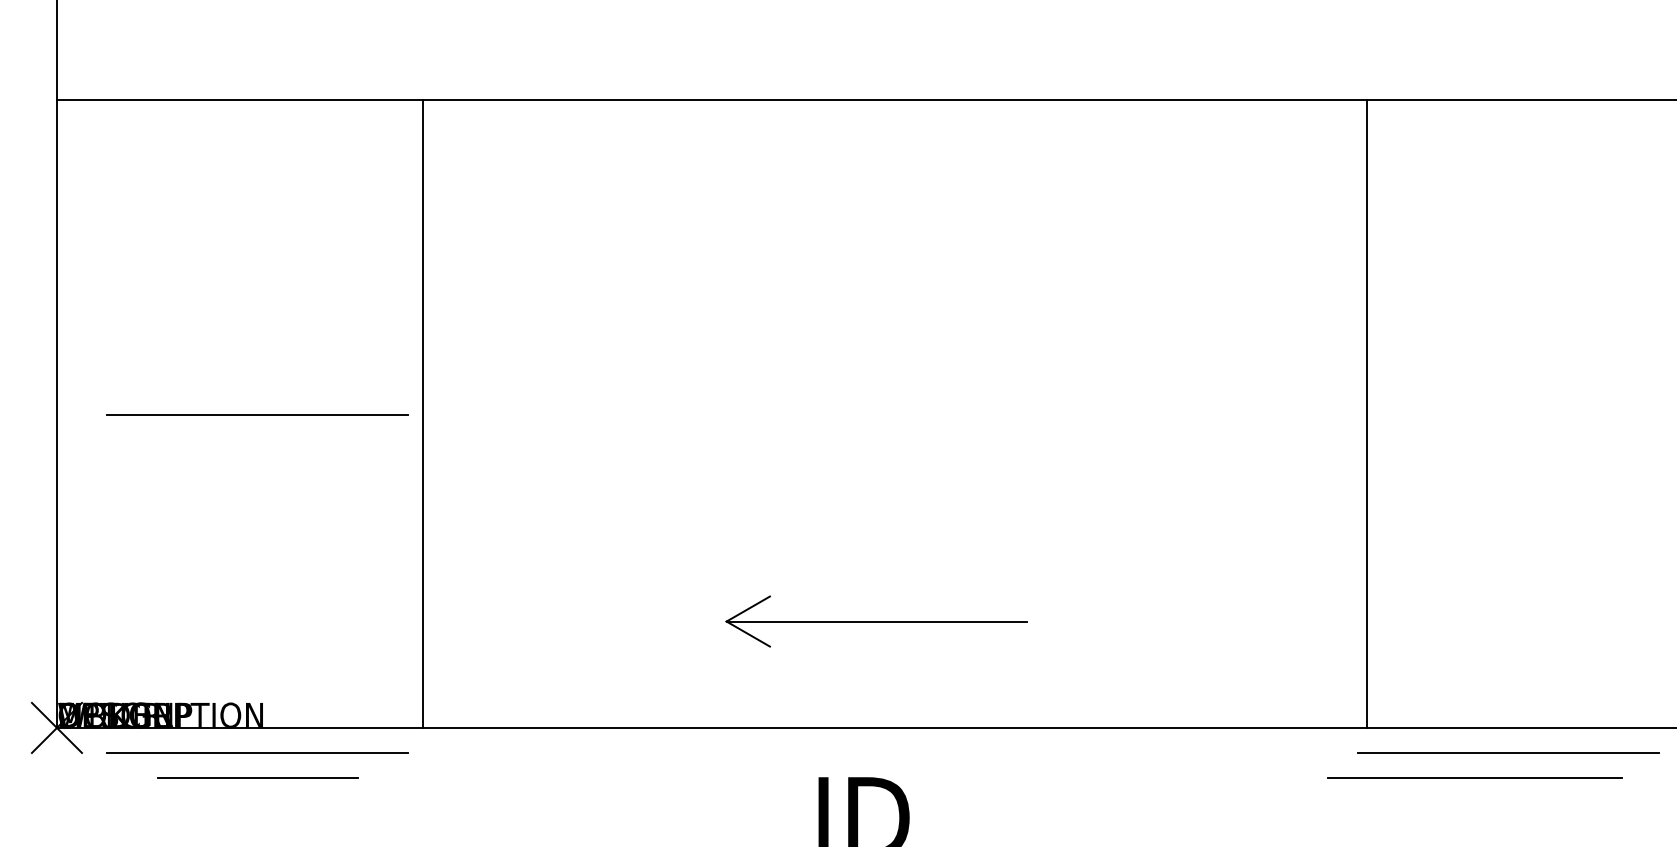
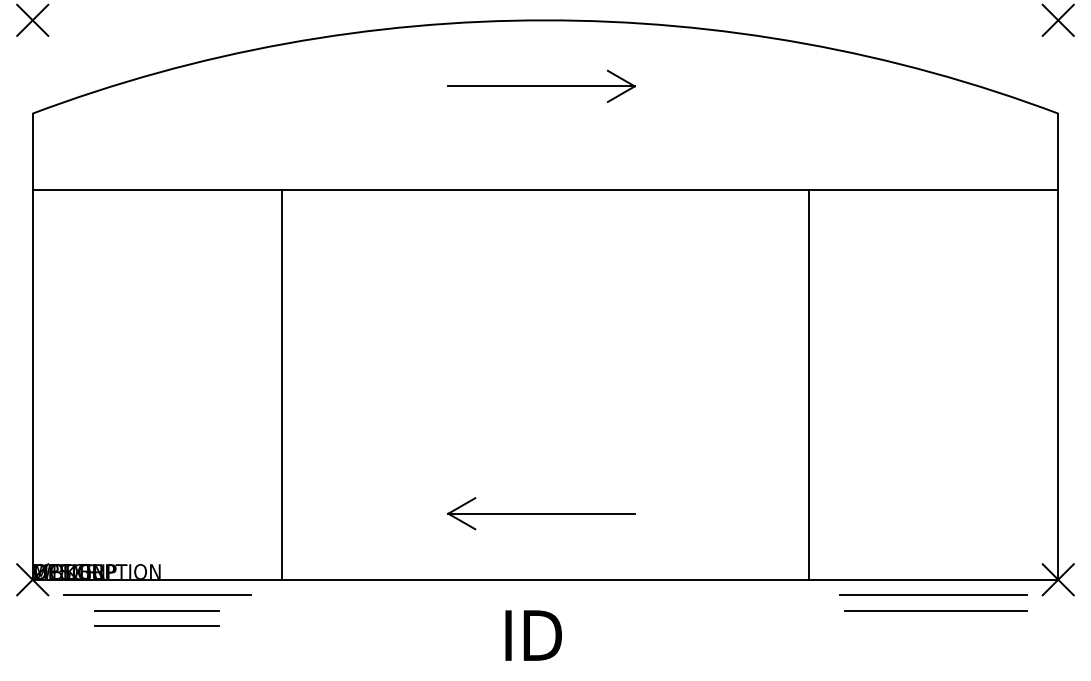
line: (257, 413) -> (157, 384), removed
line: (422, 413) -> (281, 384), moved
line: (1367, 413) -> (809, 384), moved
line: (1474, 777) -> (935, 610), moved
line: (257, 803) -> (157, 626), added

